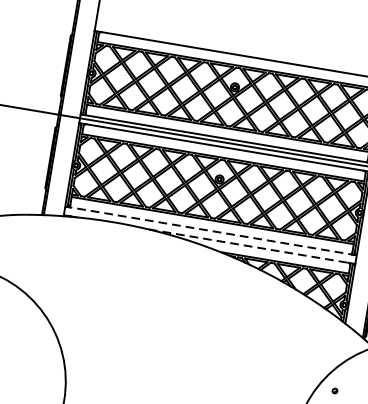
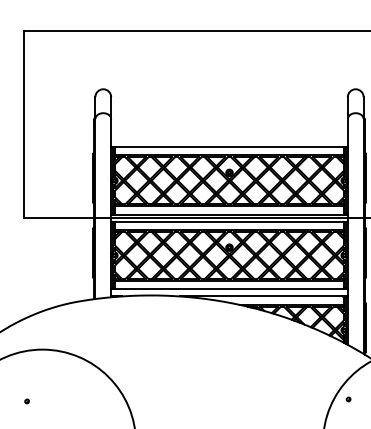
line: (210, 230) -> (229, 289), dashed -> solid
line: (248, 246) -> (261, 296), dashed -> solid

